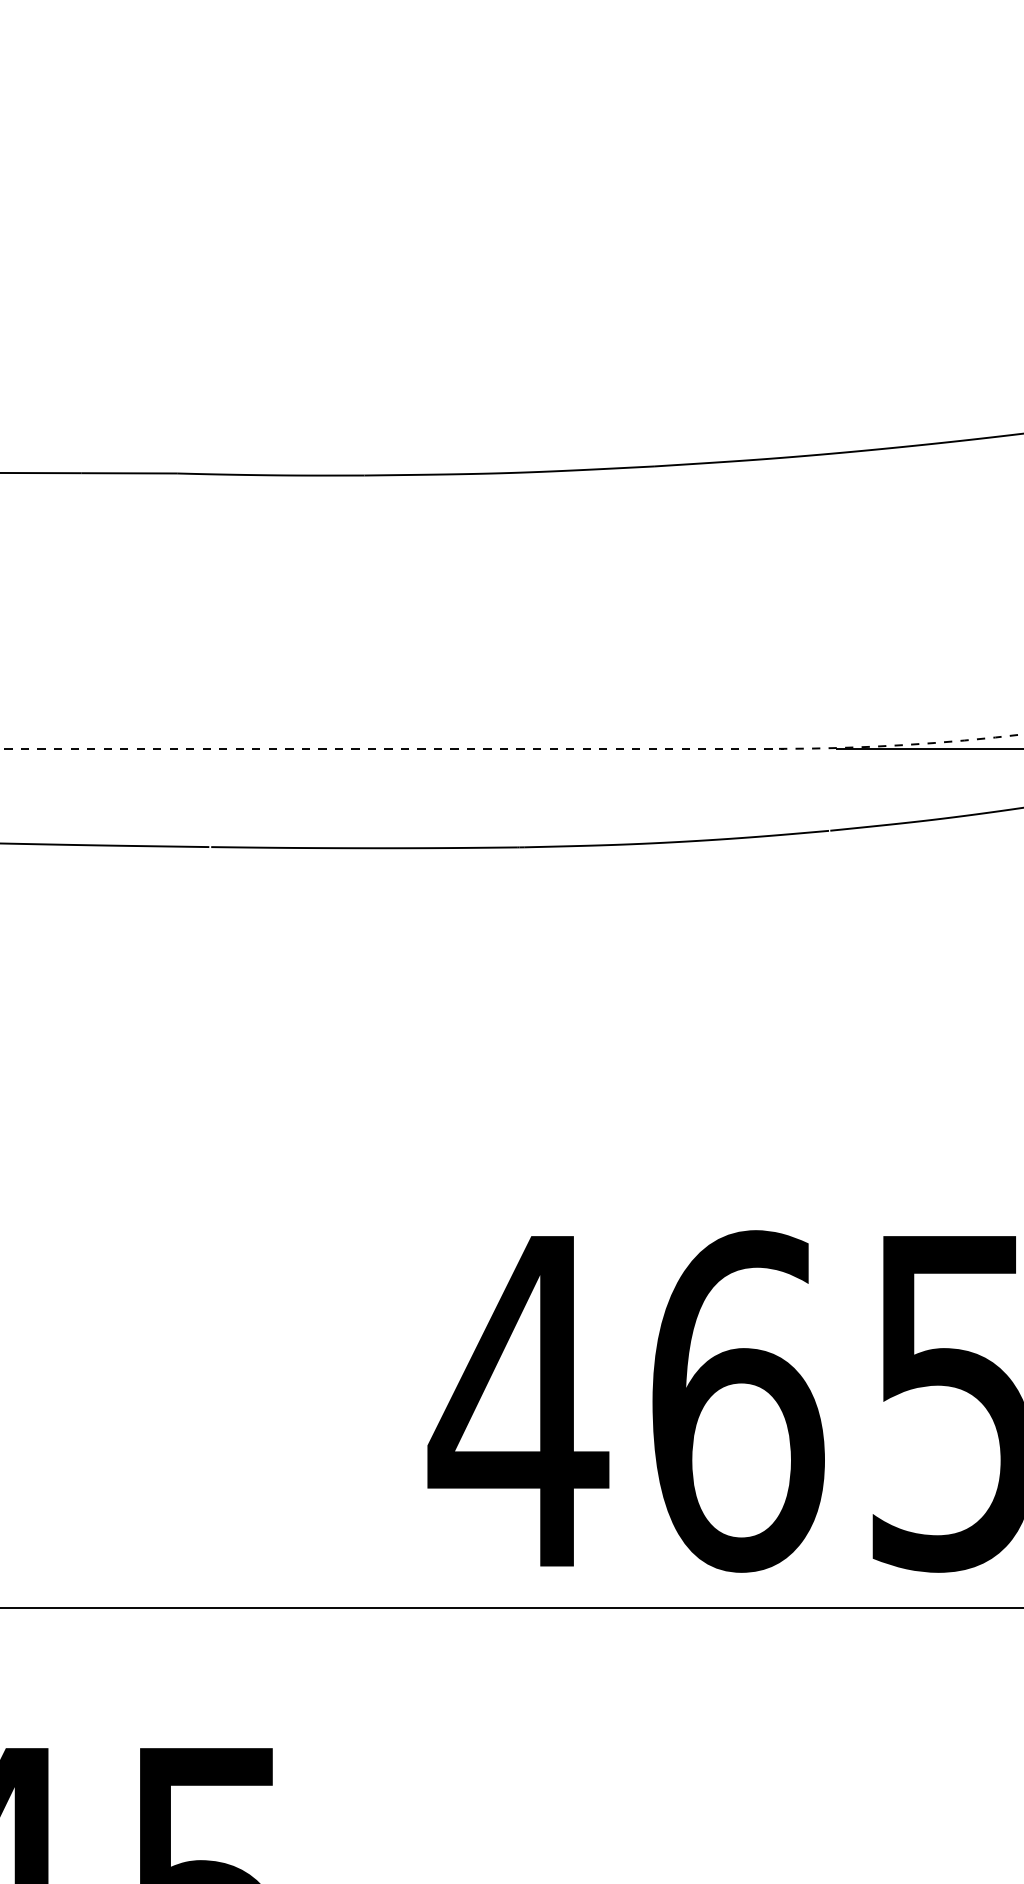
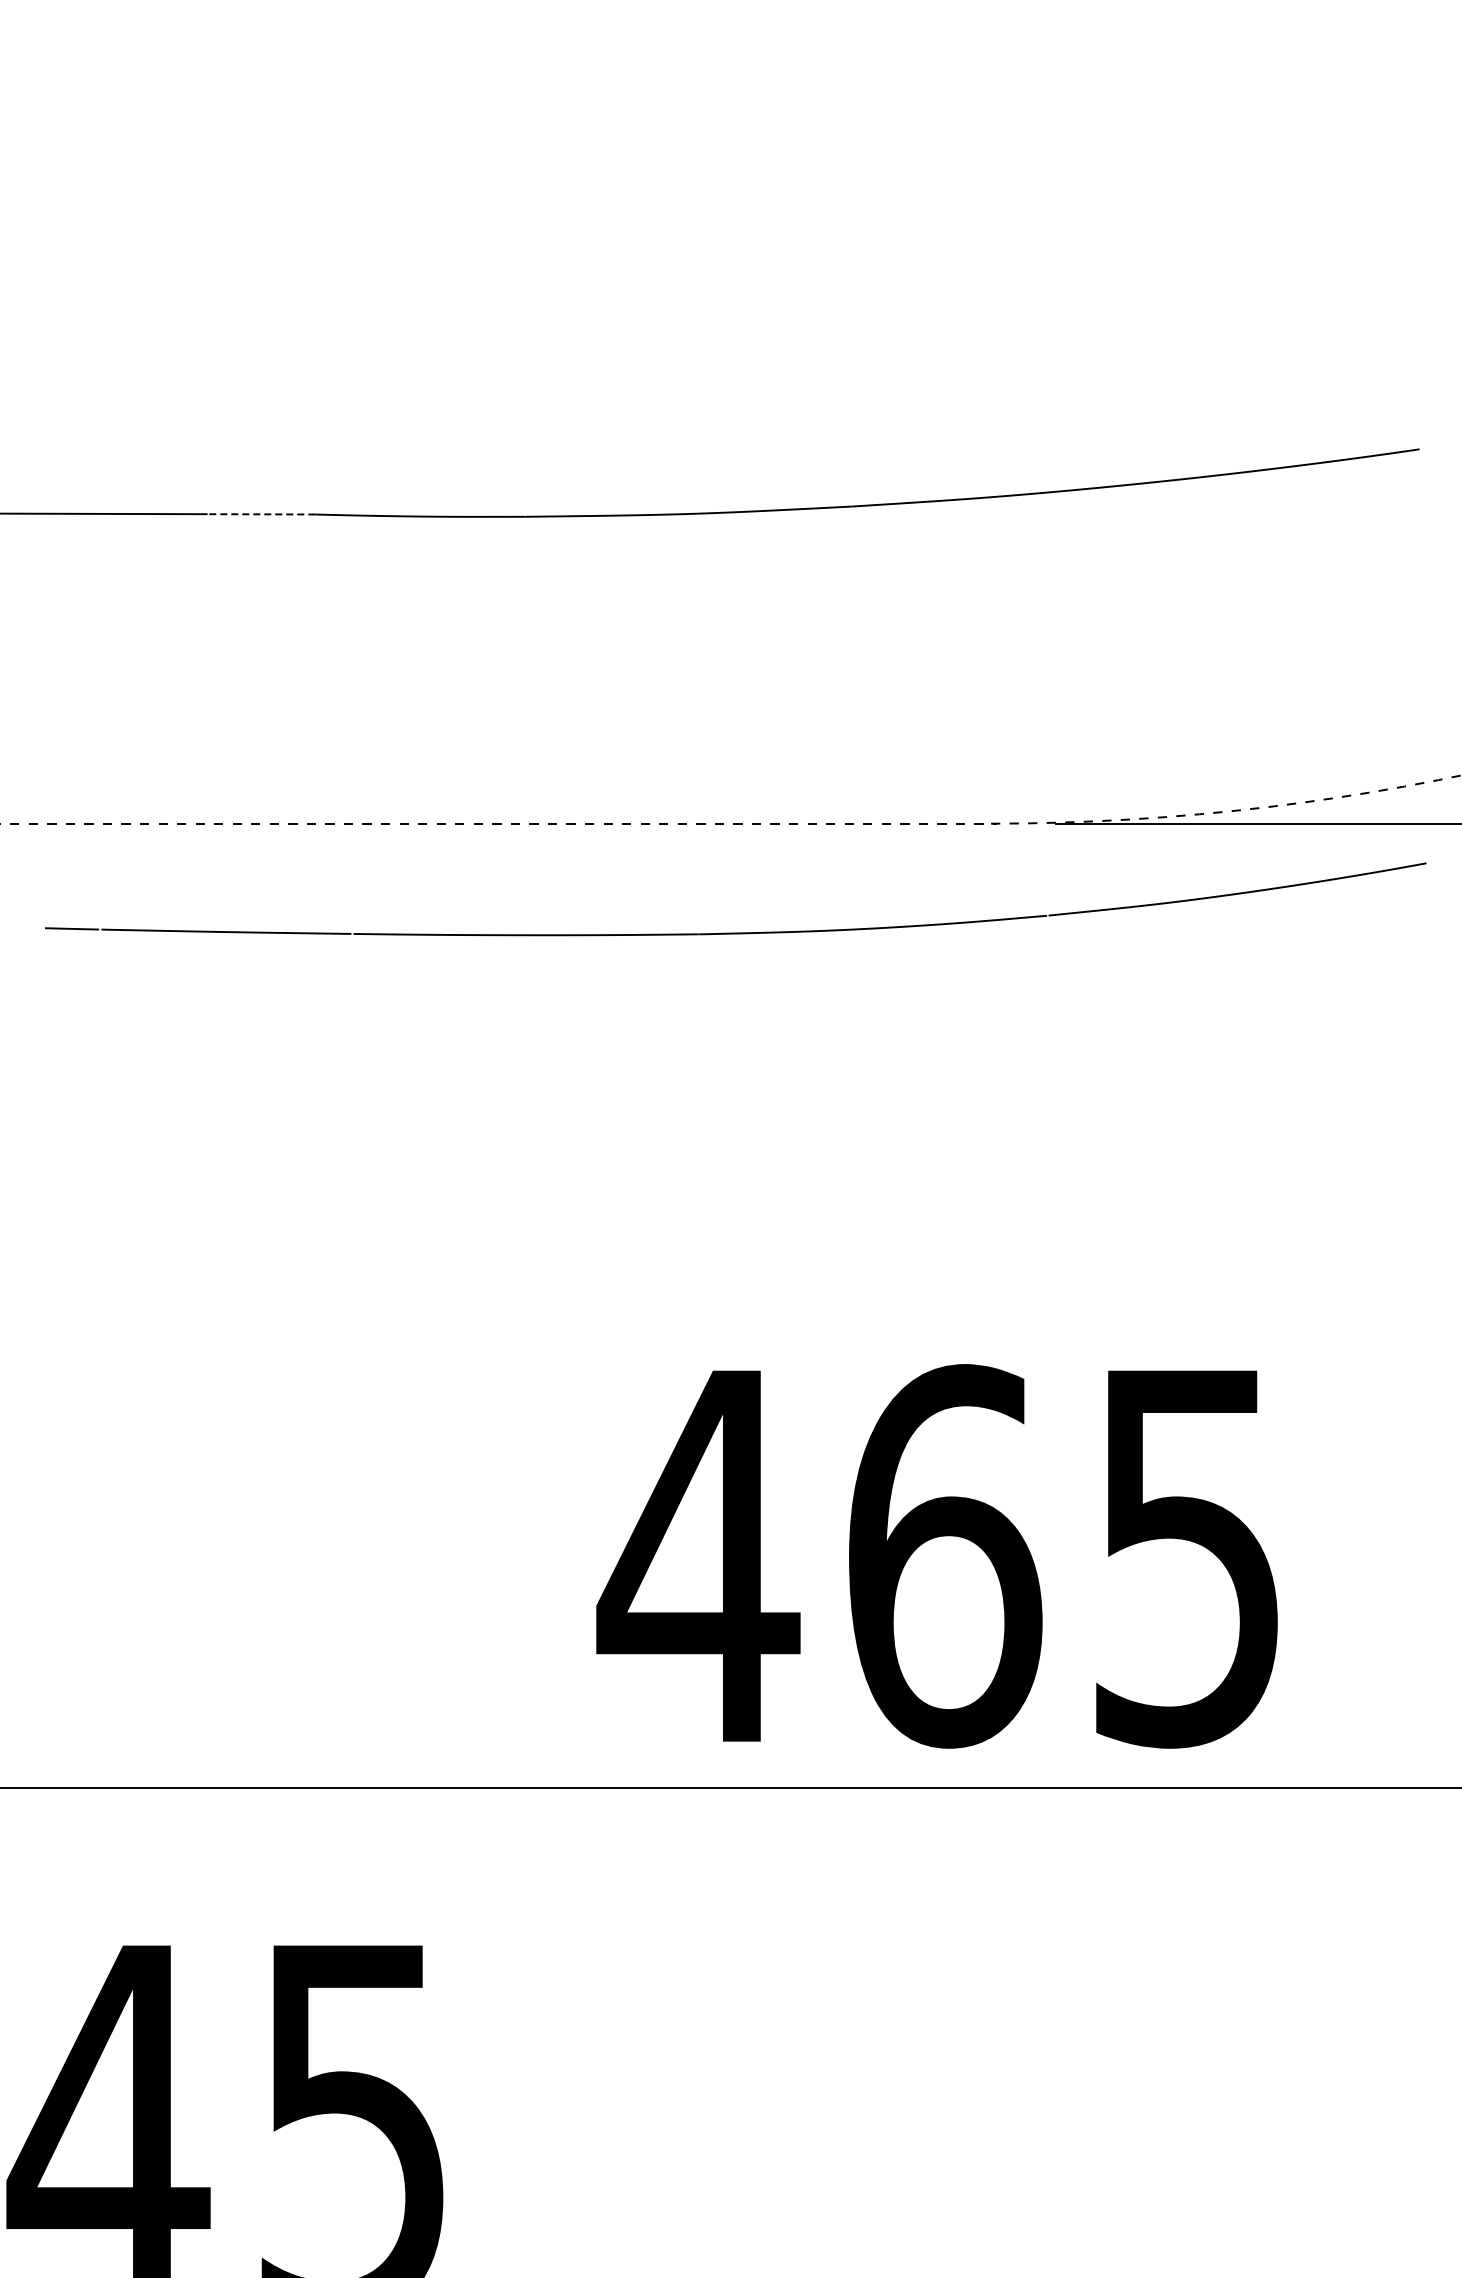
line: (129, 473) -> (261, 514), solid -> dashed

